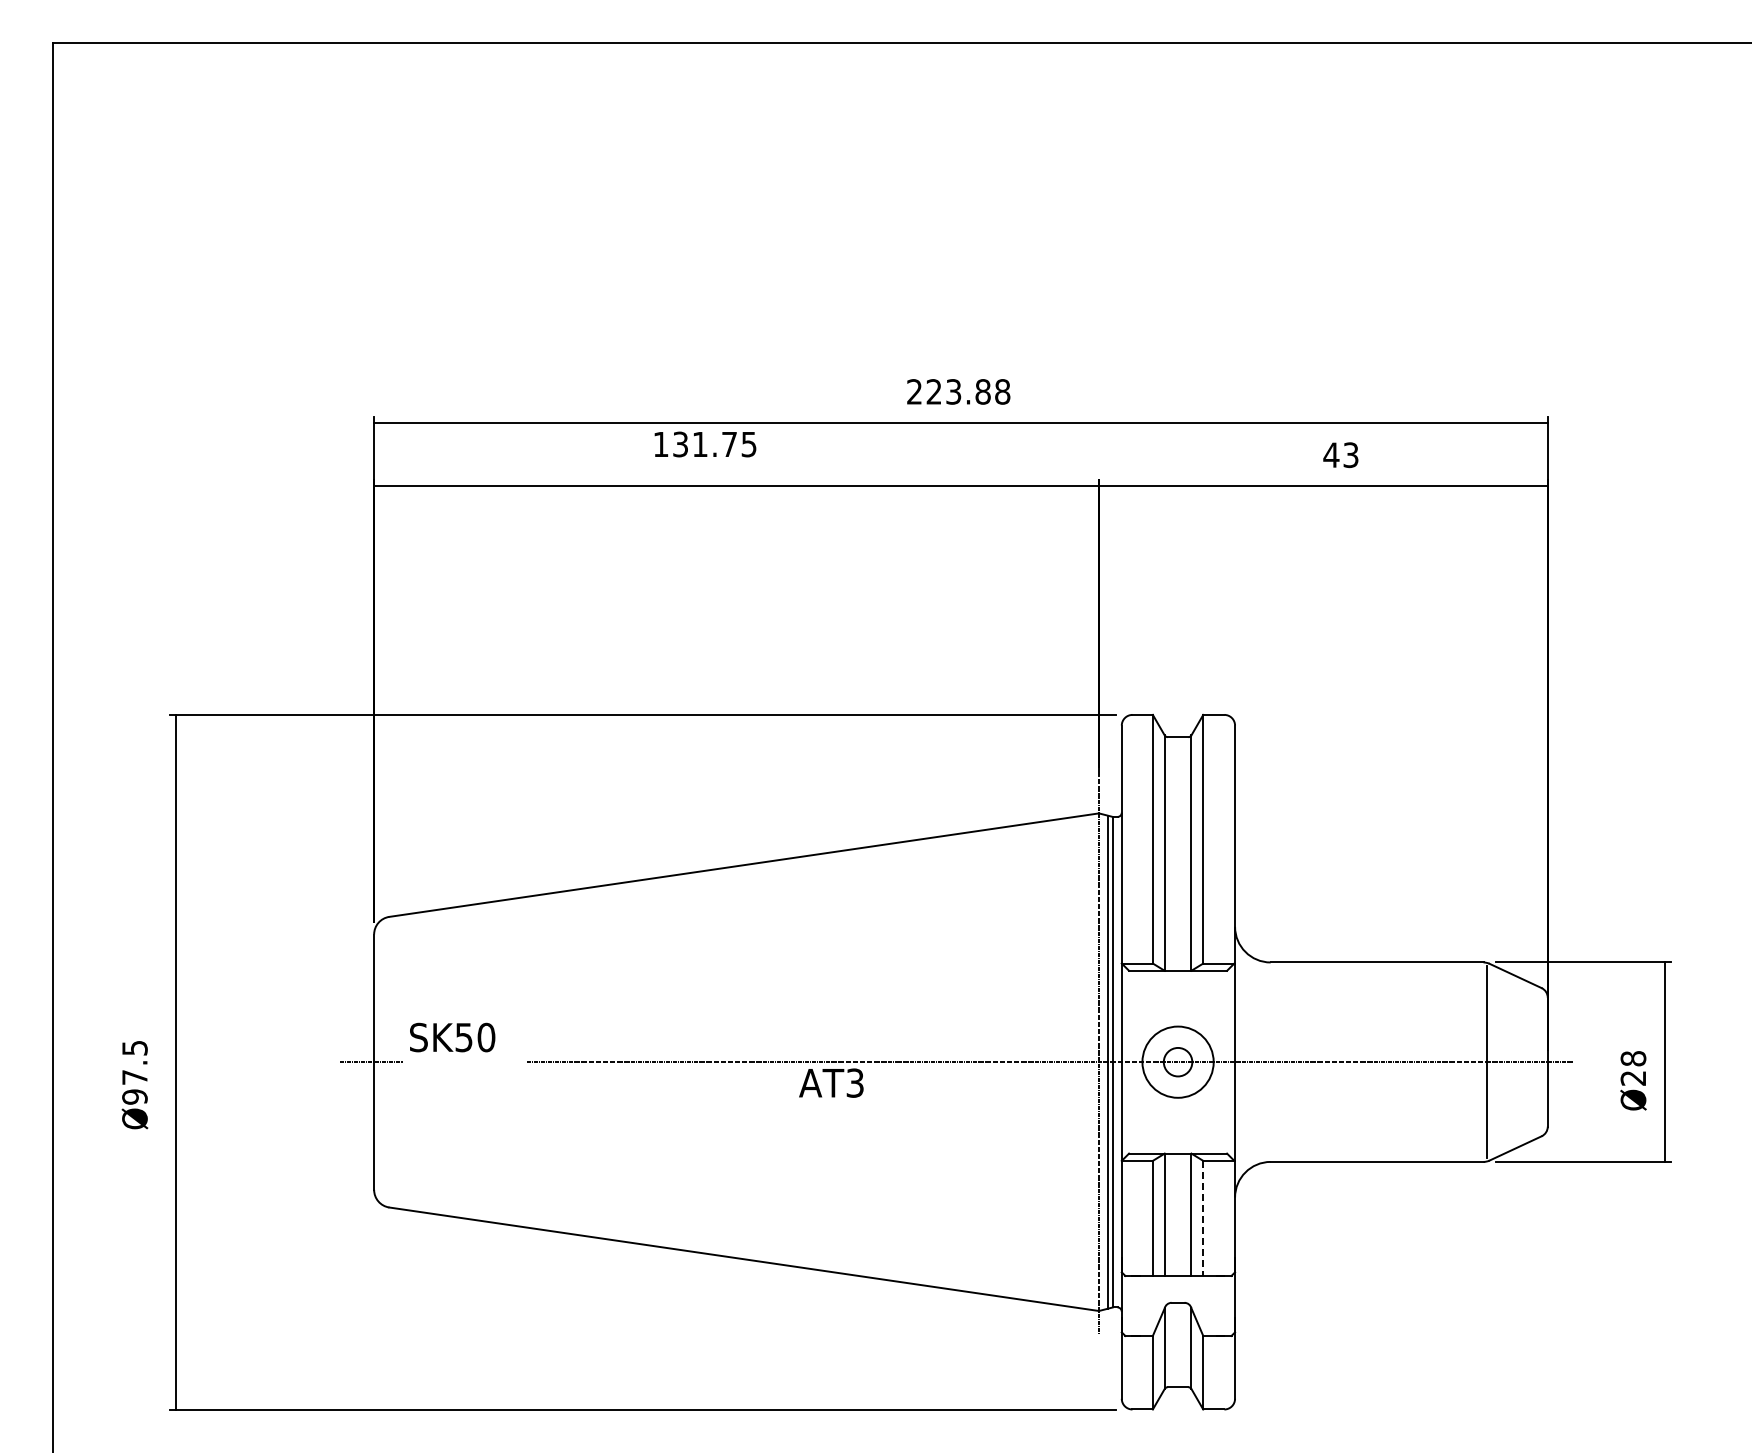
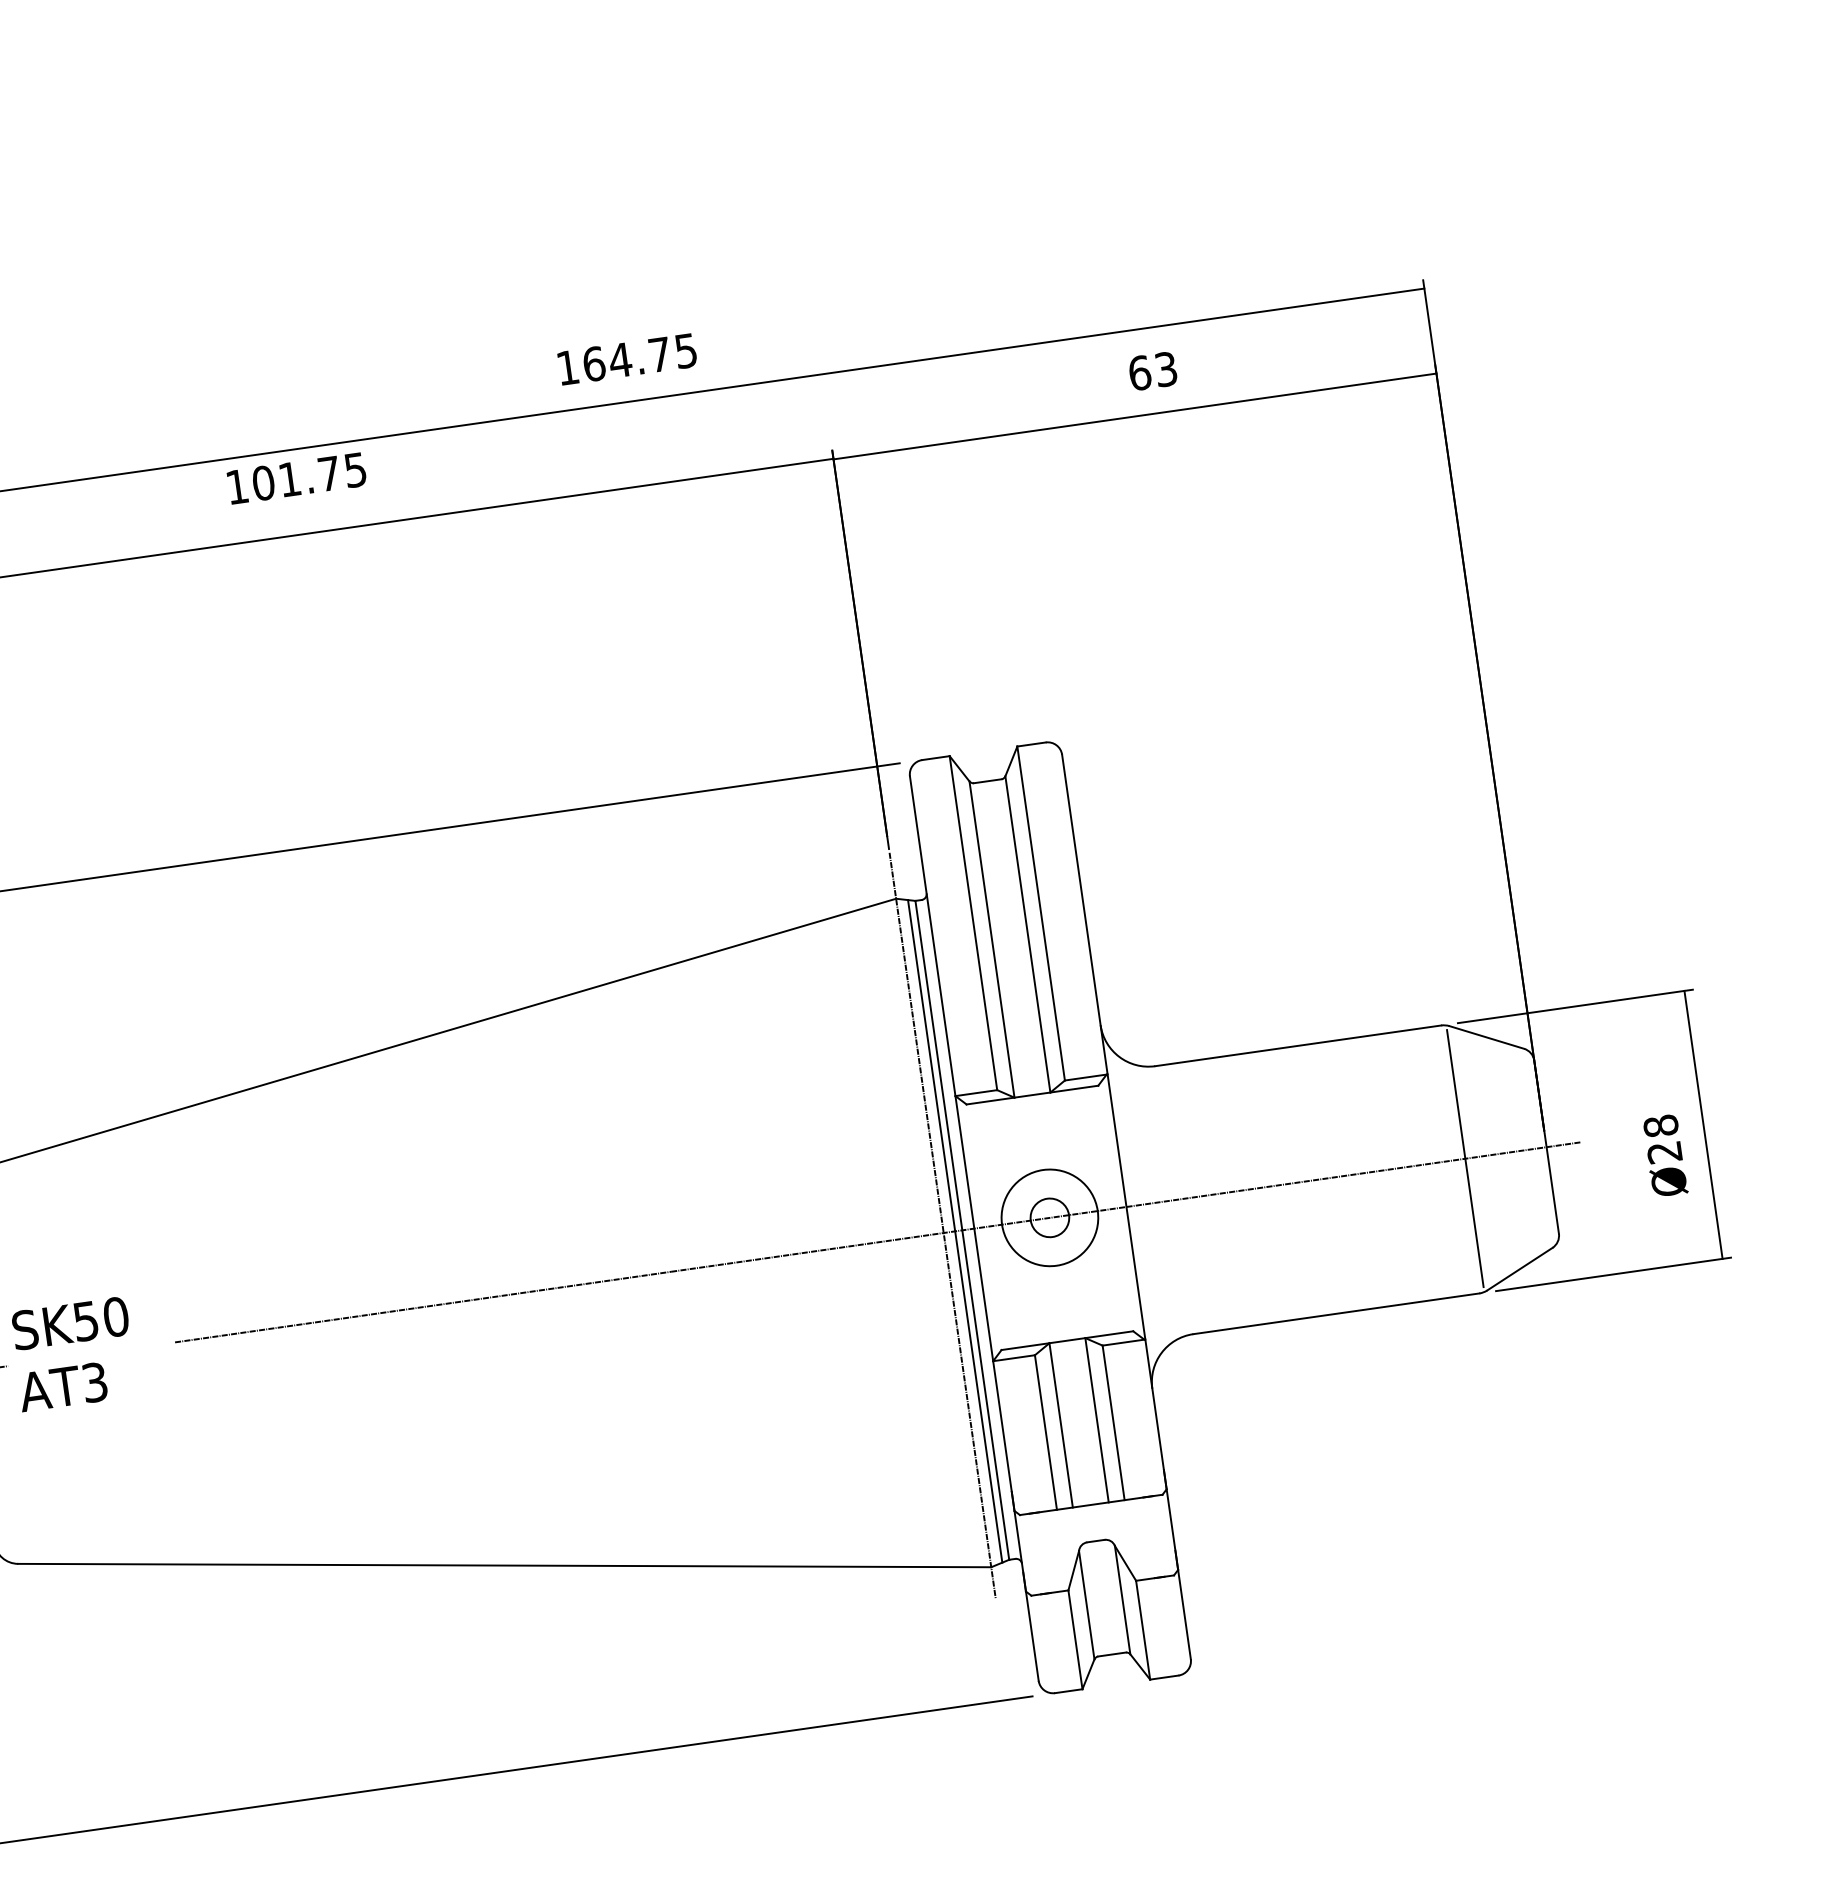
text: (958, 391) -> (626, 358), 223.88 -> 164.75
text: (680, 444) -> (263, 483), 131.75 -> 101.75
text: (1331, 455) -> (1140, 373), 43 -> 63
text: (831, 1082) -> (62, 1386), moved
line: (1203, 1218) -> (1113, 1422), dashed -> solid

